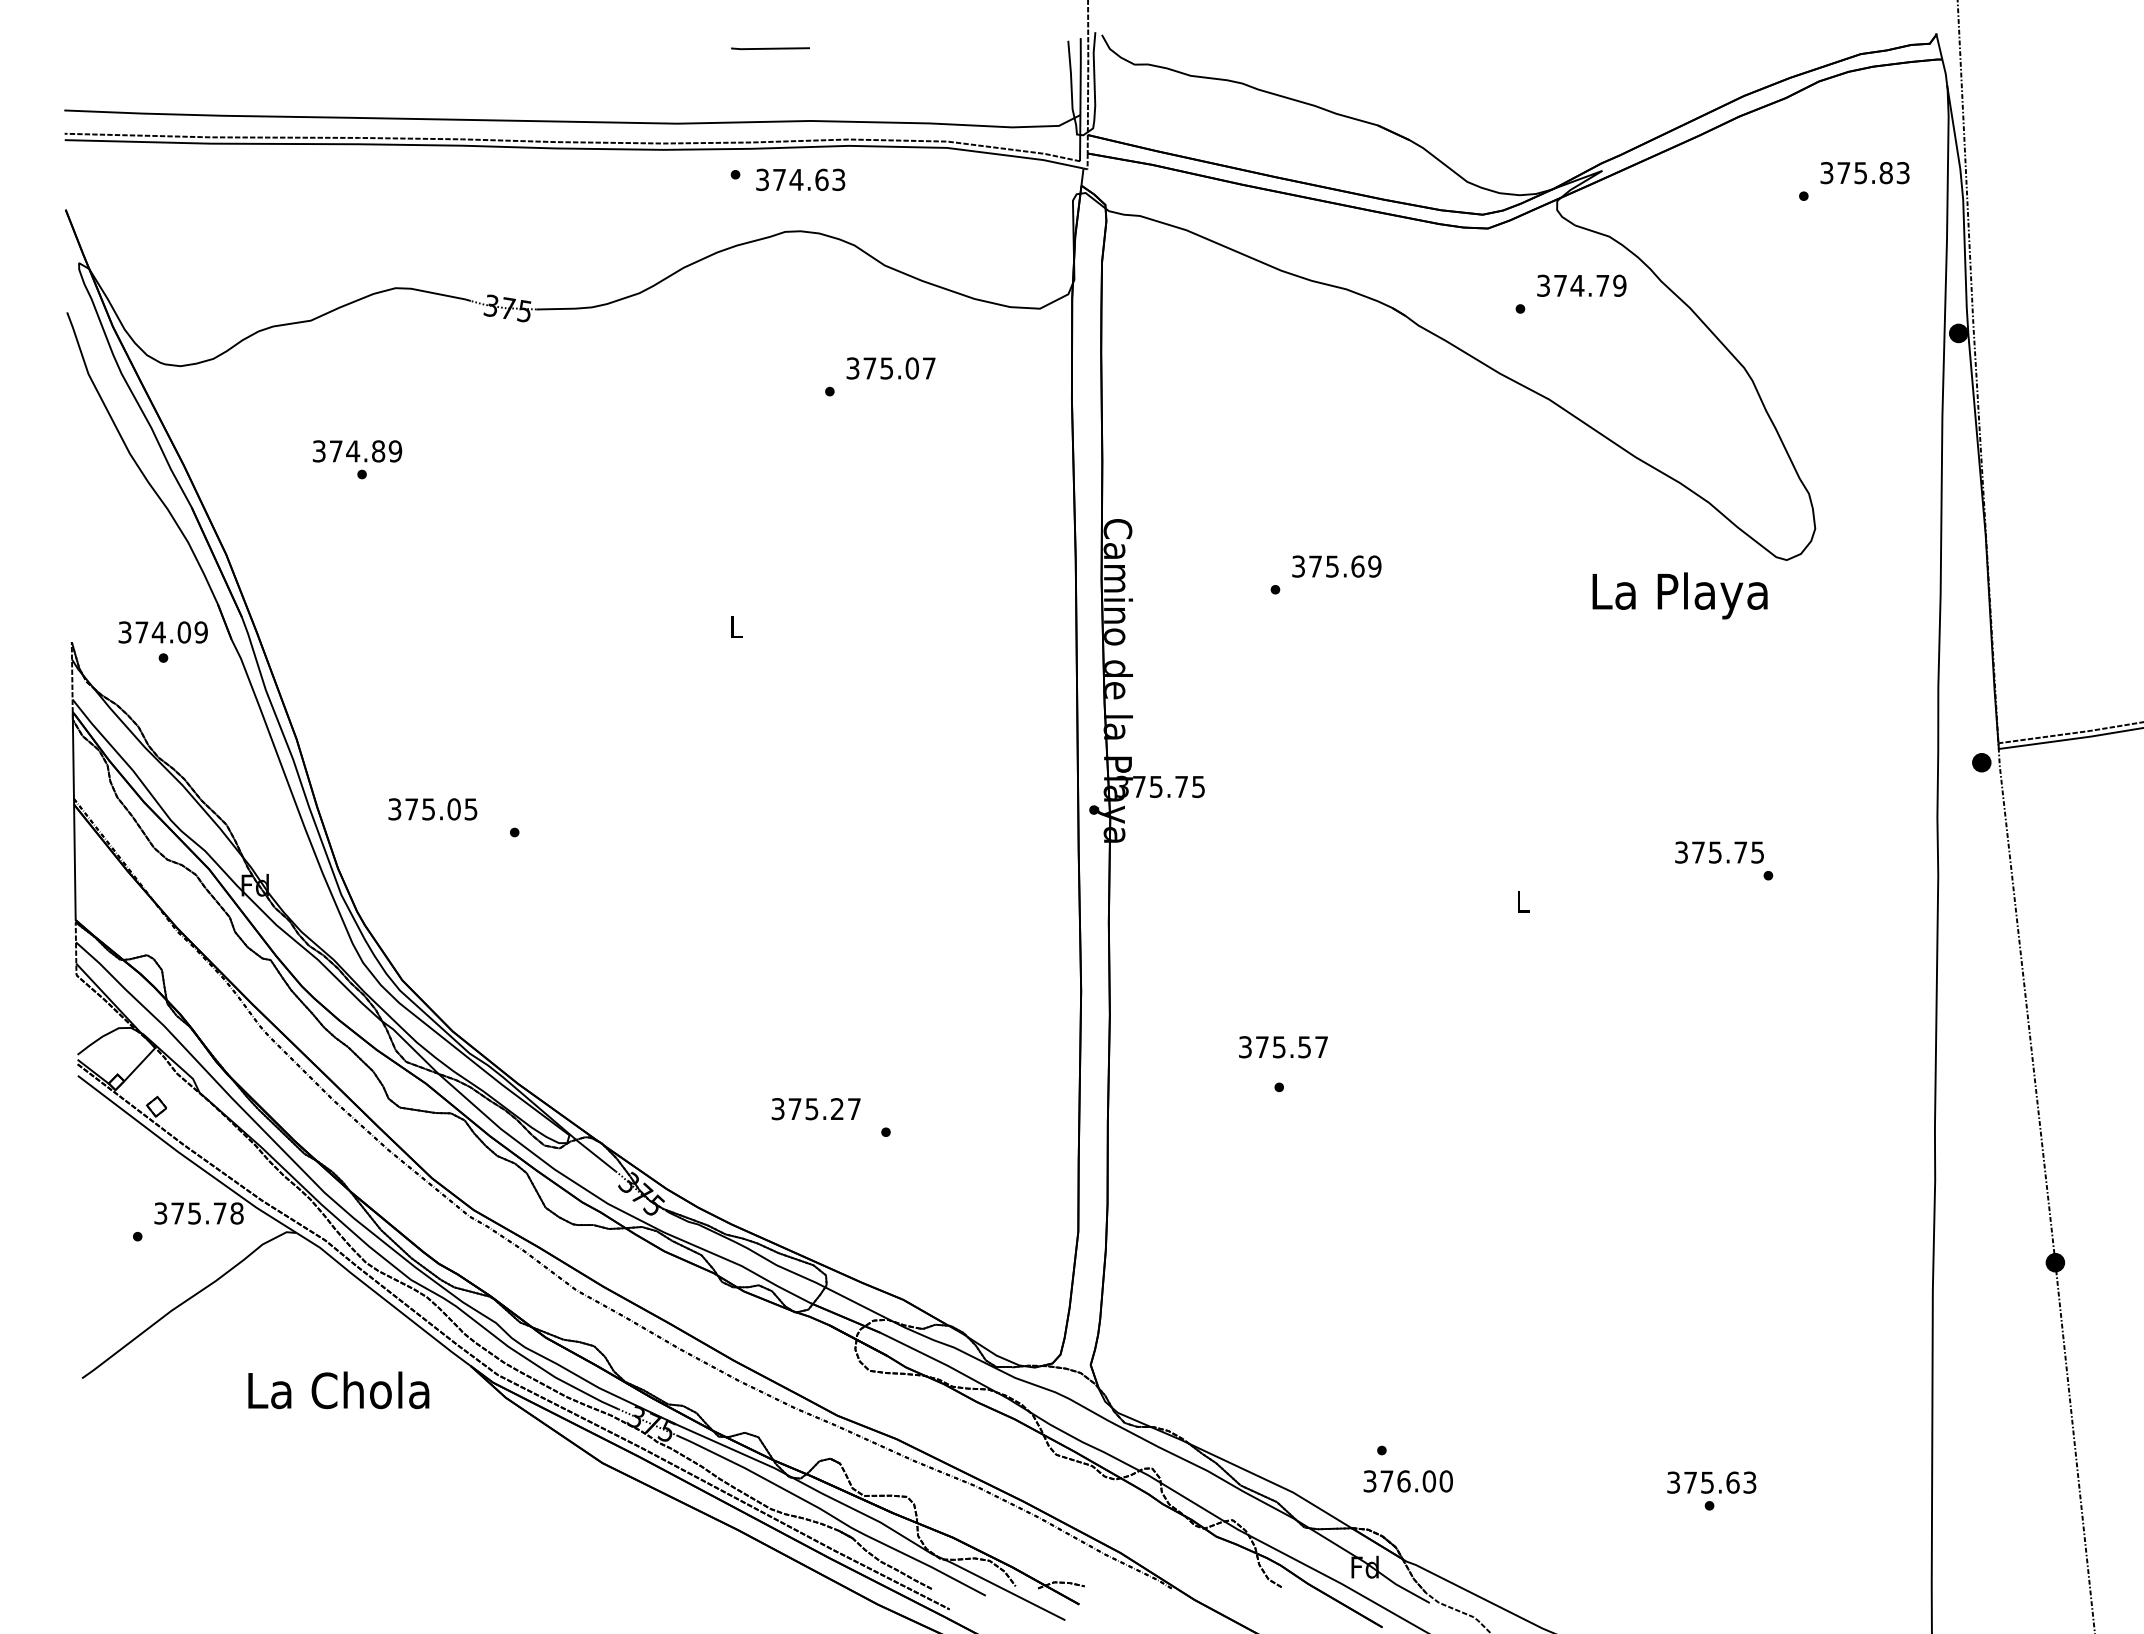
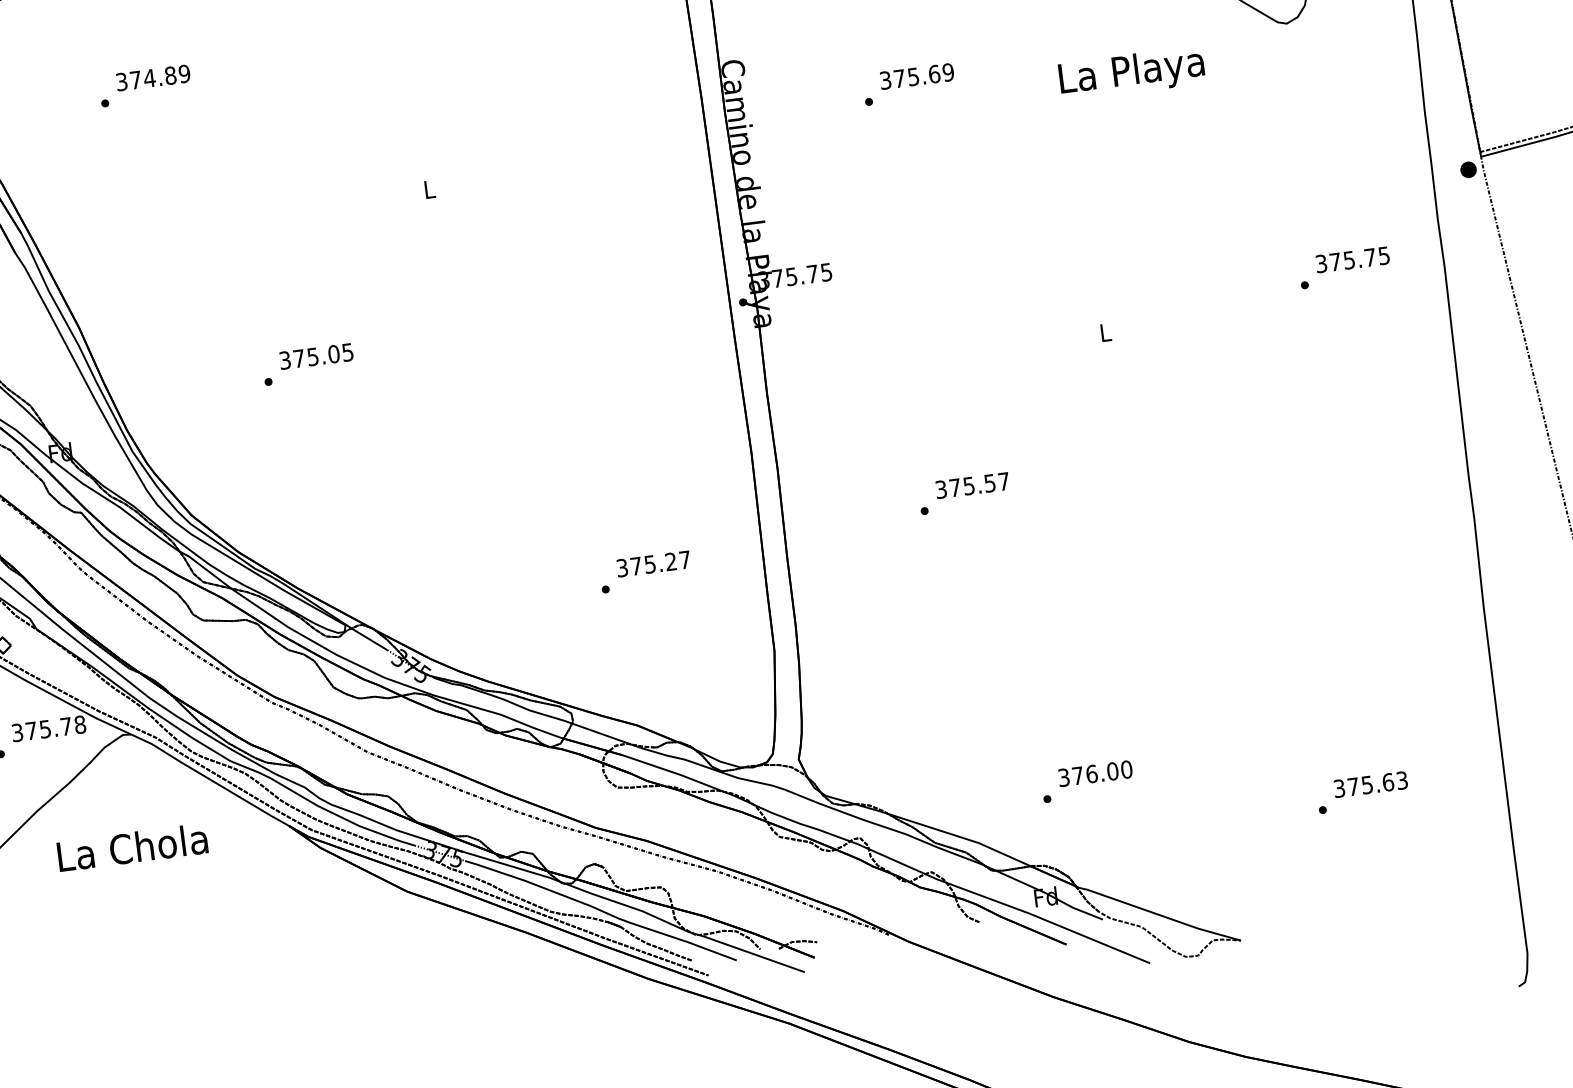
text: (357, 451) -> (153, 78), moved
text: (1679, 595) -> (1131, 73), moved
text: (432, 809) -> (316, 356), moved
text: (1719, 852) -> (1352, 259), moved
text: (1283, 1047) -> (972, 485), moved
text: (815, 1109) -> (653, 564), moved
text: (338, 1390) -> (132, 847), moved
text: (1407, 1481) -> (1094, 773), moved
text: (1711, 1482) -> (1370, 784), moved

